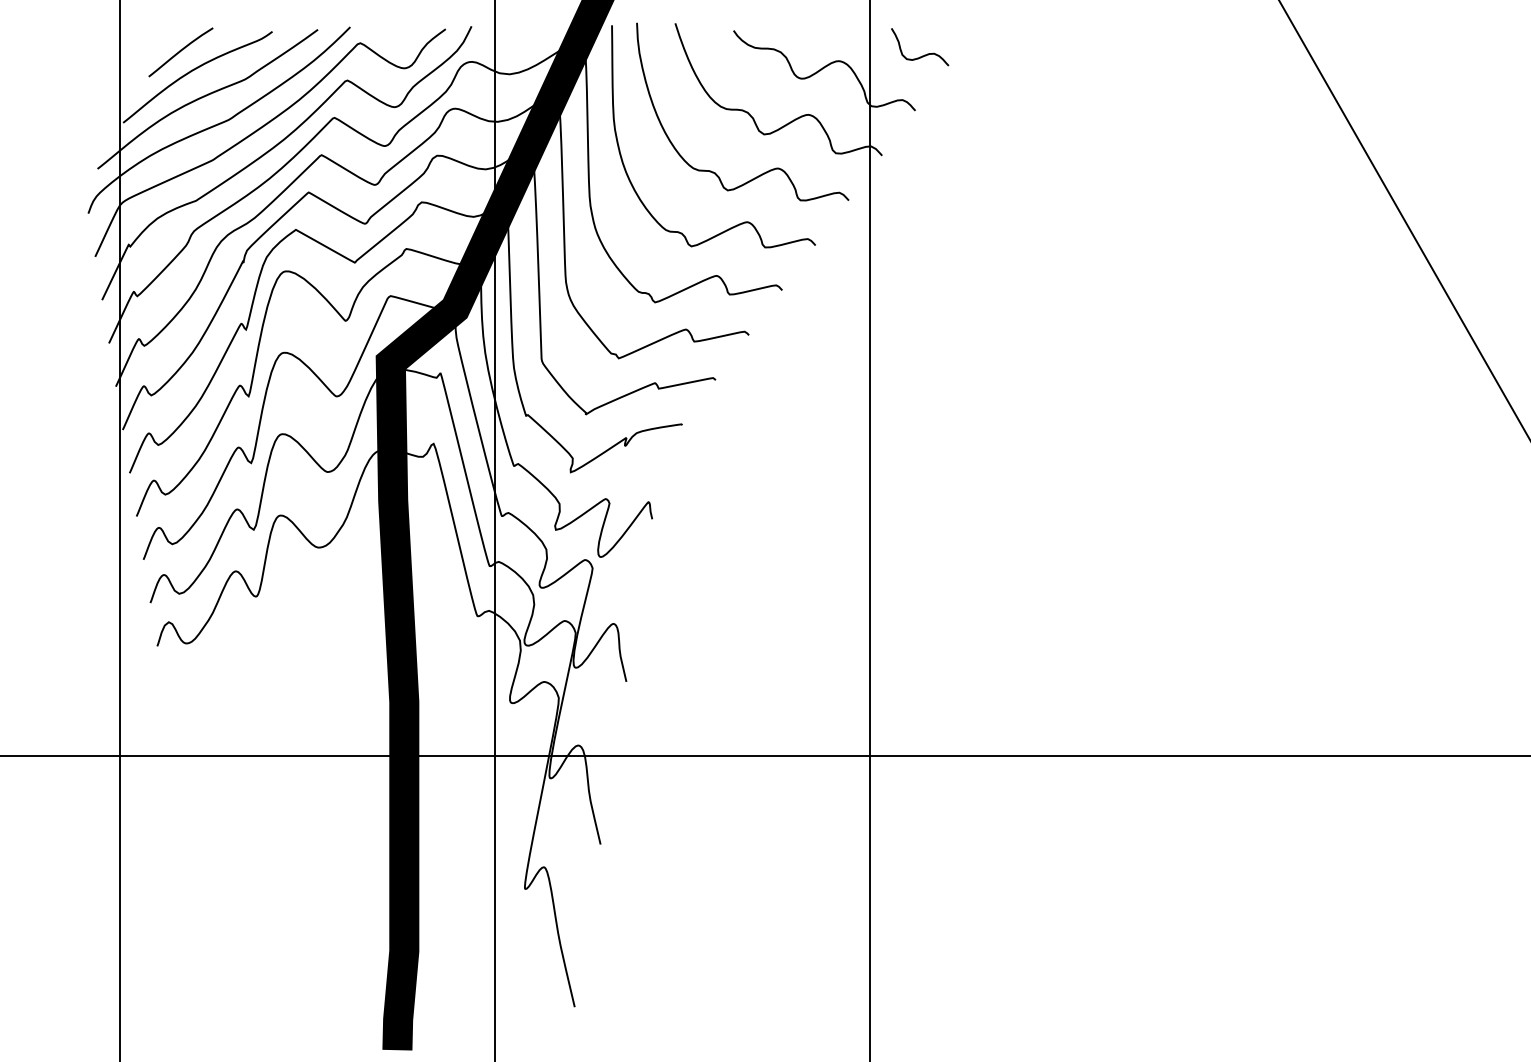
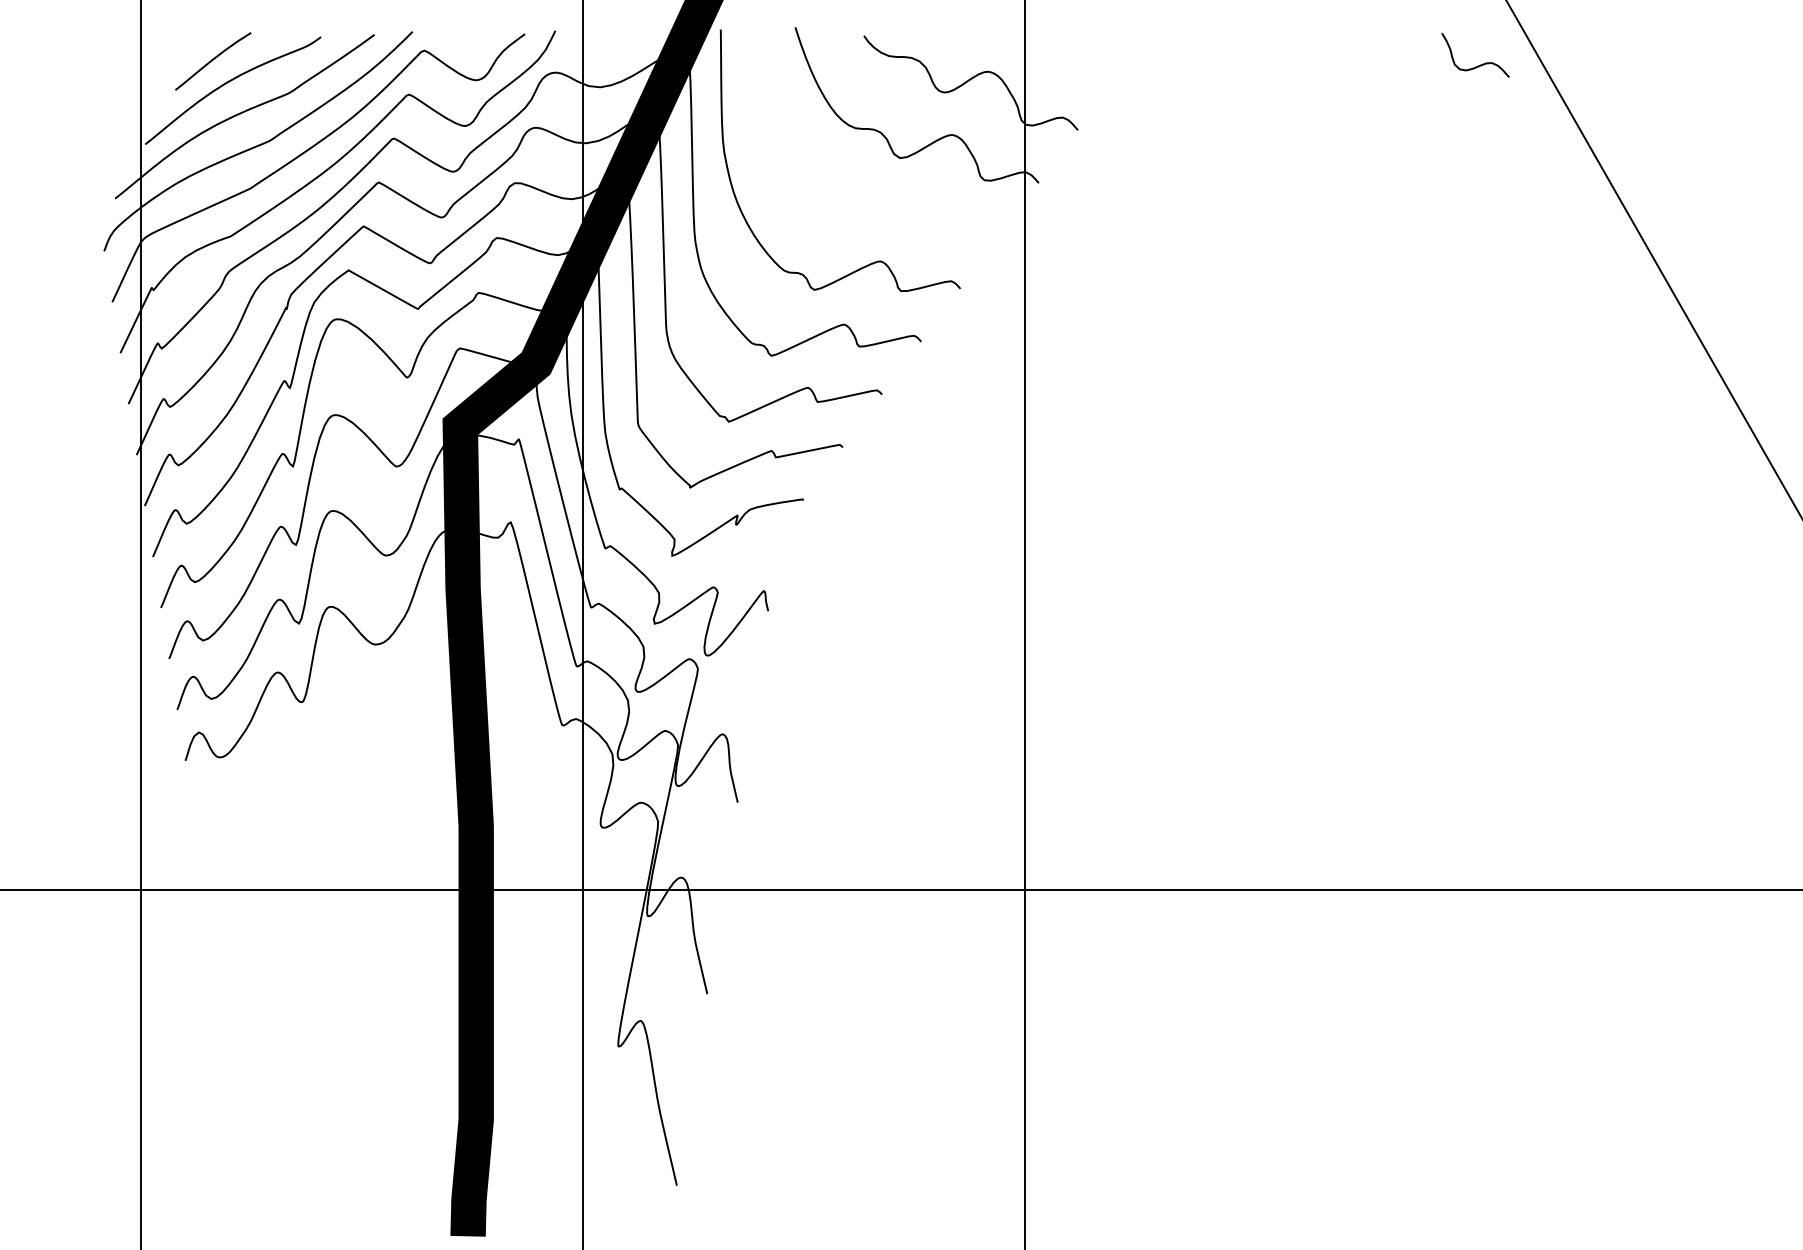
curve: (921, 55) -> (1477, 65), moved
curve: (770, 169) -> (907, 199), removed

